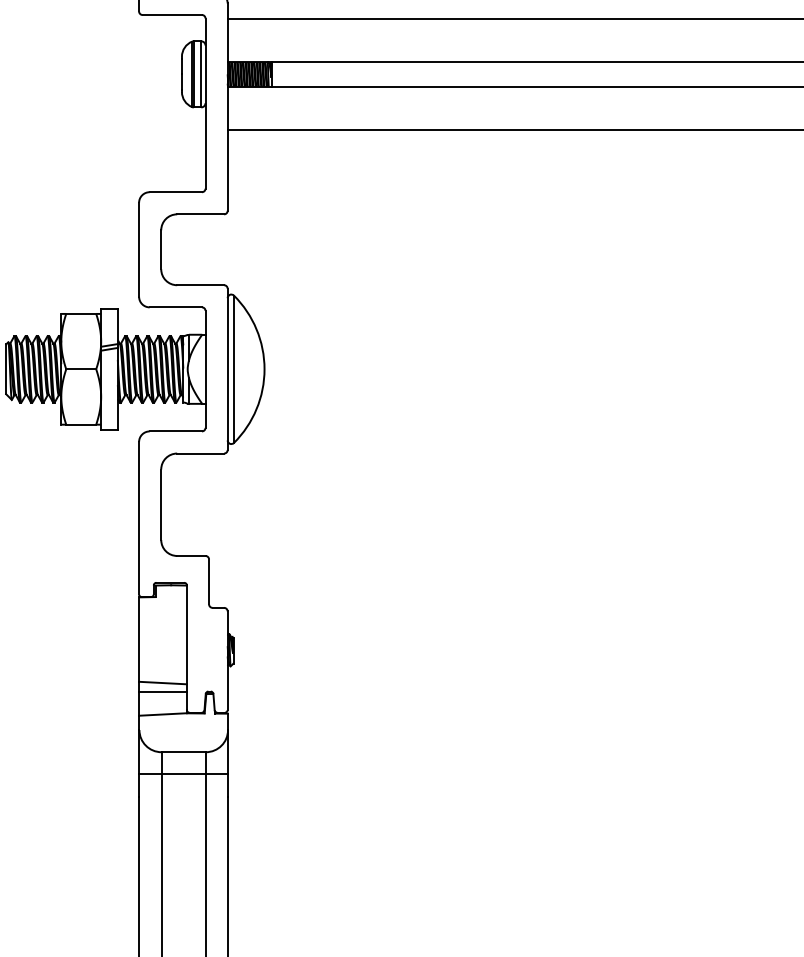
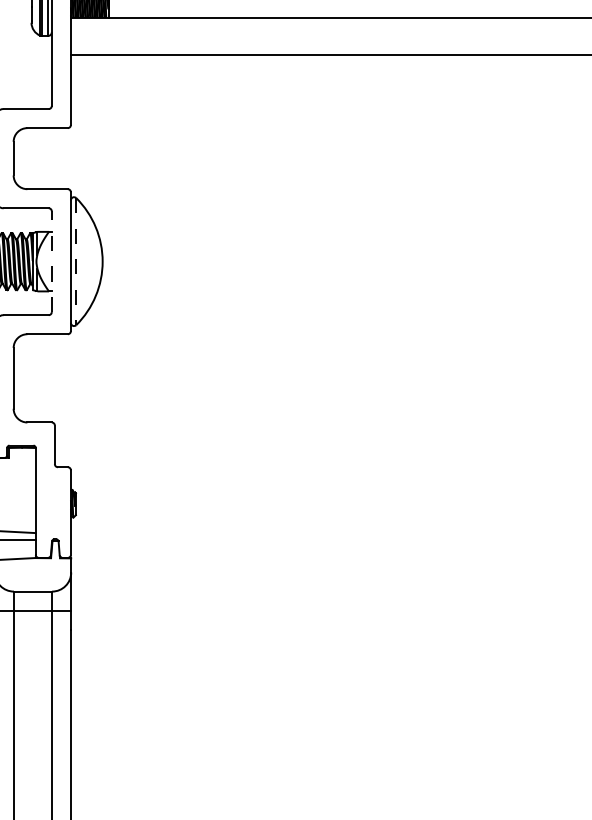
line: (205, 368) -> (51, 260), solid -> dashed
line: (233, 369) -> (75, 261), solid -> dashed

